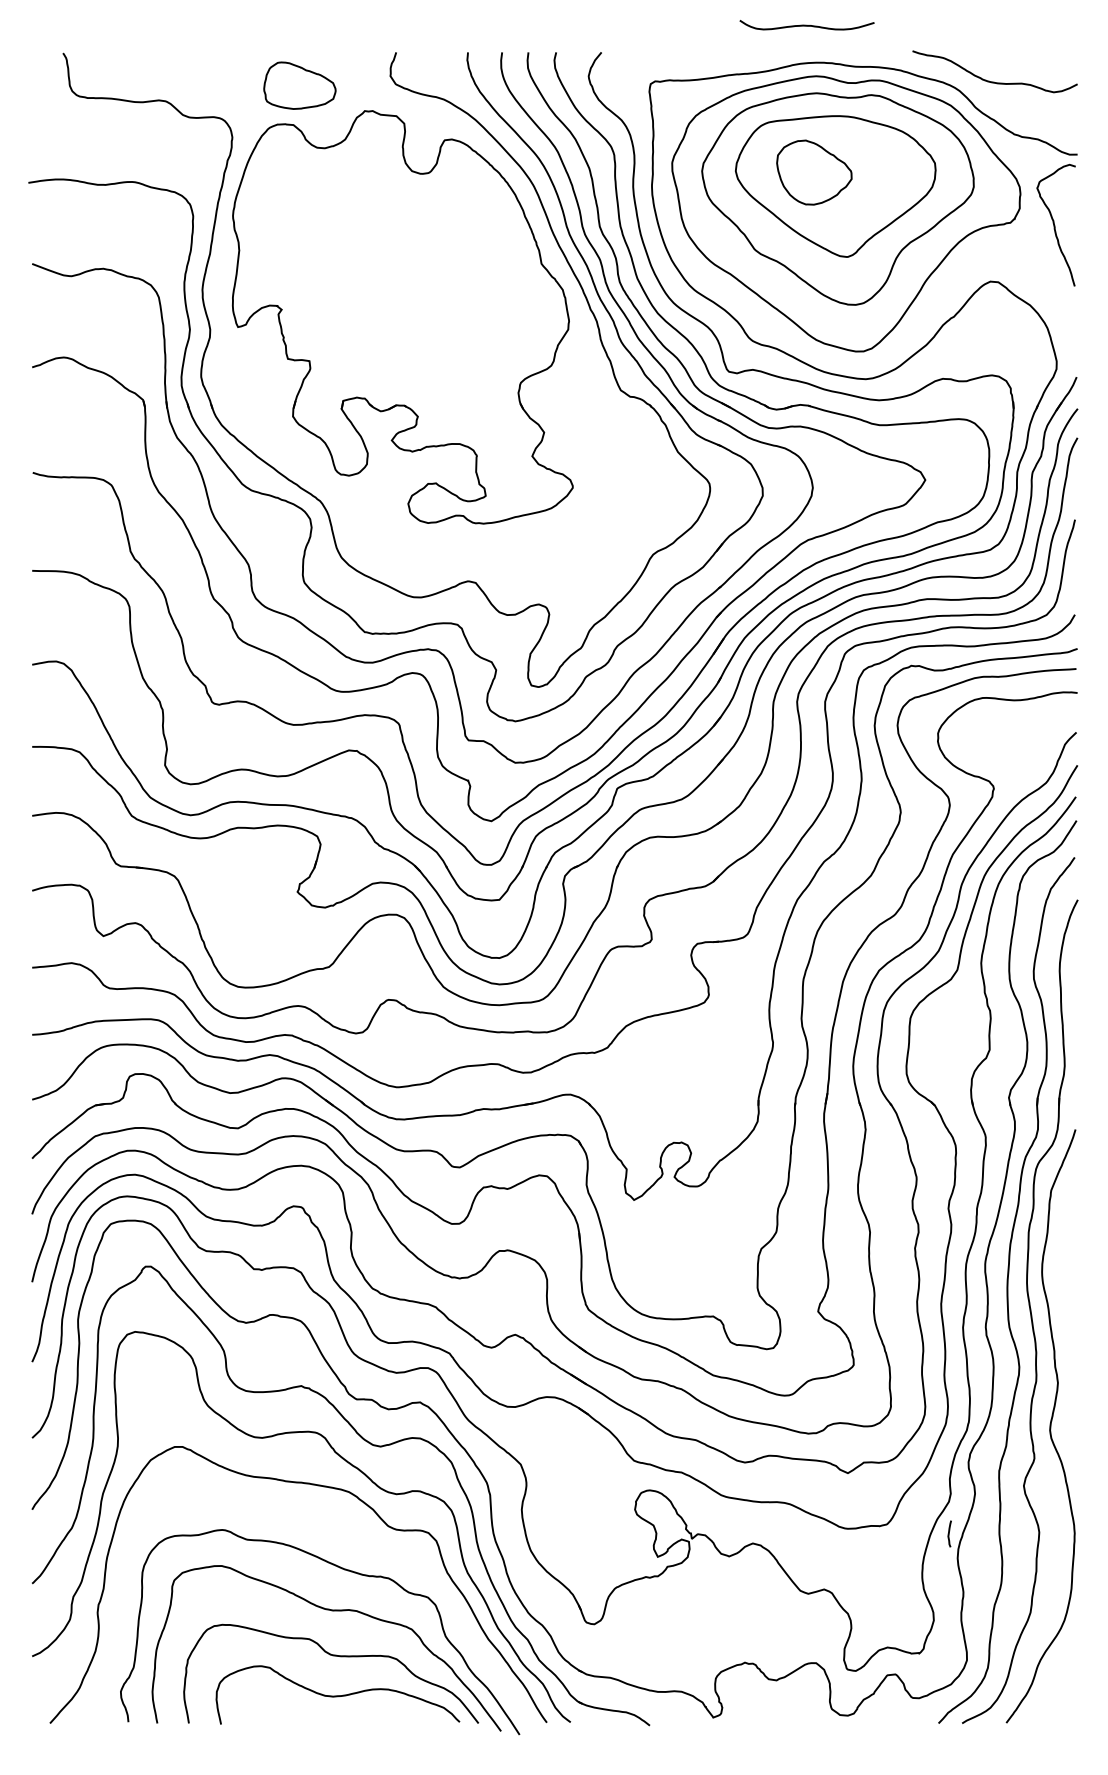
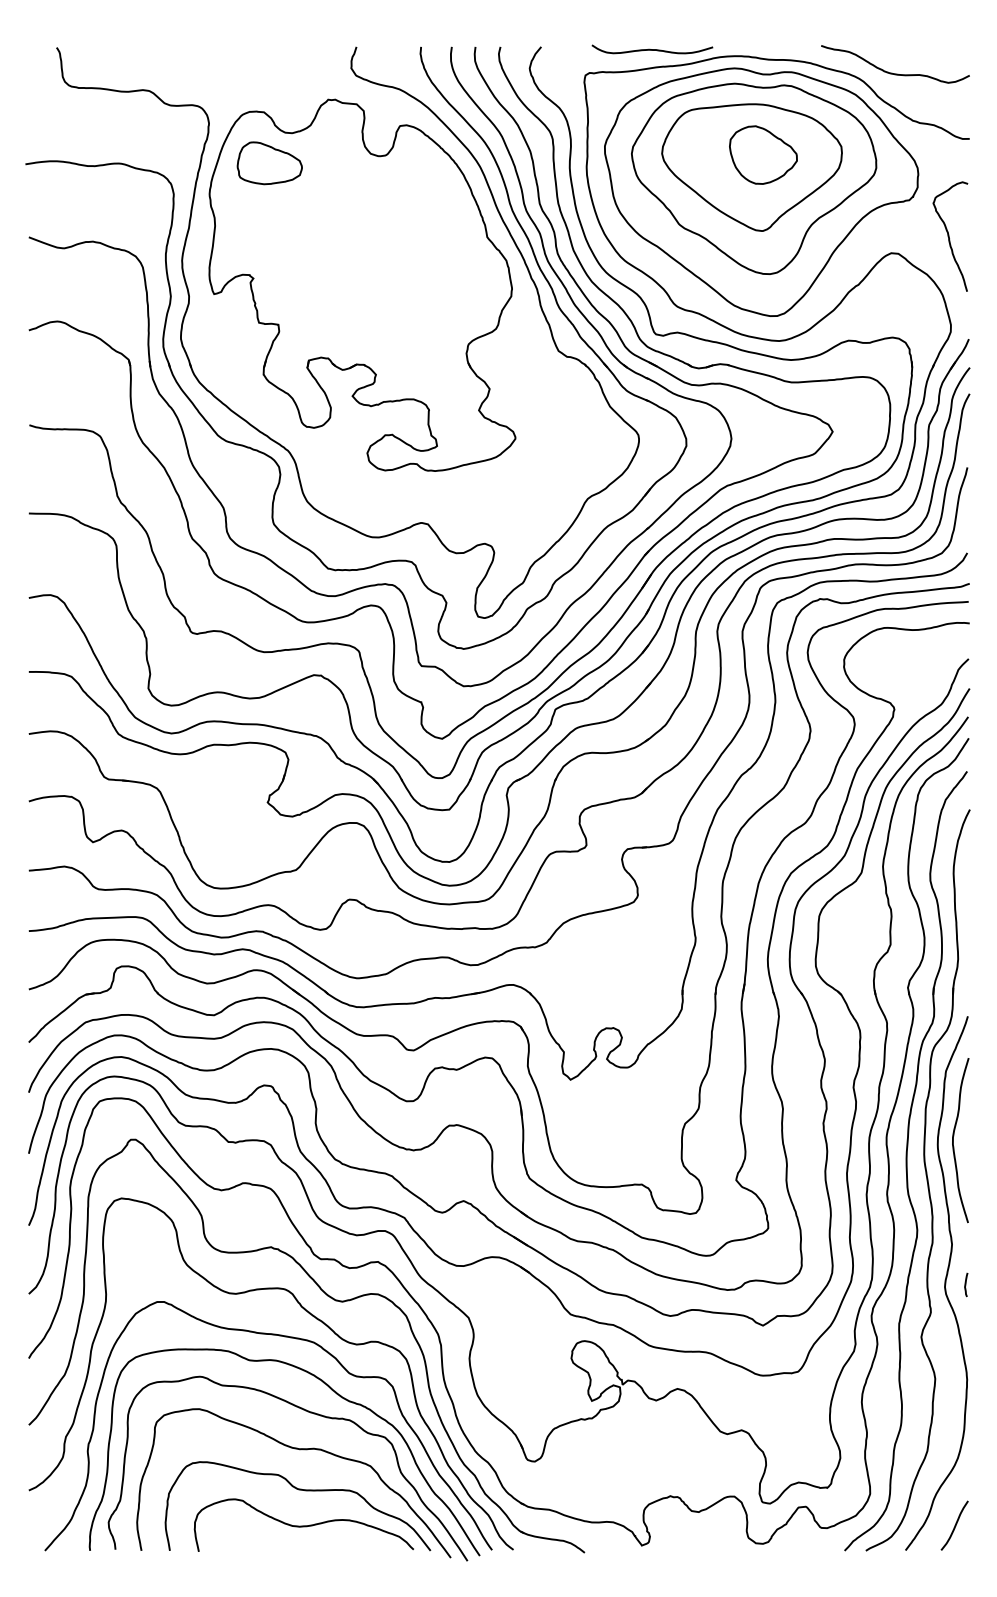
curve: (806, 25) -> (651, 49), moved
part: (299, 85) -> (269, 163), moved
part: (814, 172) -> (763, 155), moved
curve: (1054, 224) -> (948, 236), moved
curve: (1059, 1267) -> (953, 1140), added
curve: (949, 1533) -> (966, 1284), moved
curve: (372, 1548) -> (335, 1393), added
curve: (1060, 1695) -> (954, 1525), added

